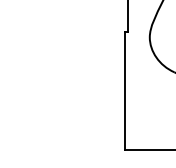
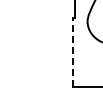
line: (125, 89) -> (73, 52), solid -> dashed

